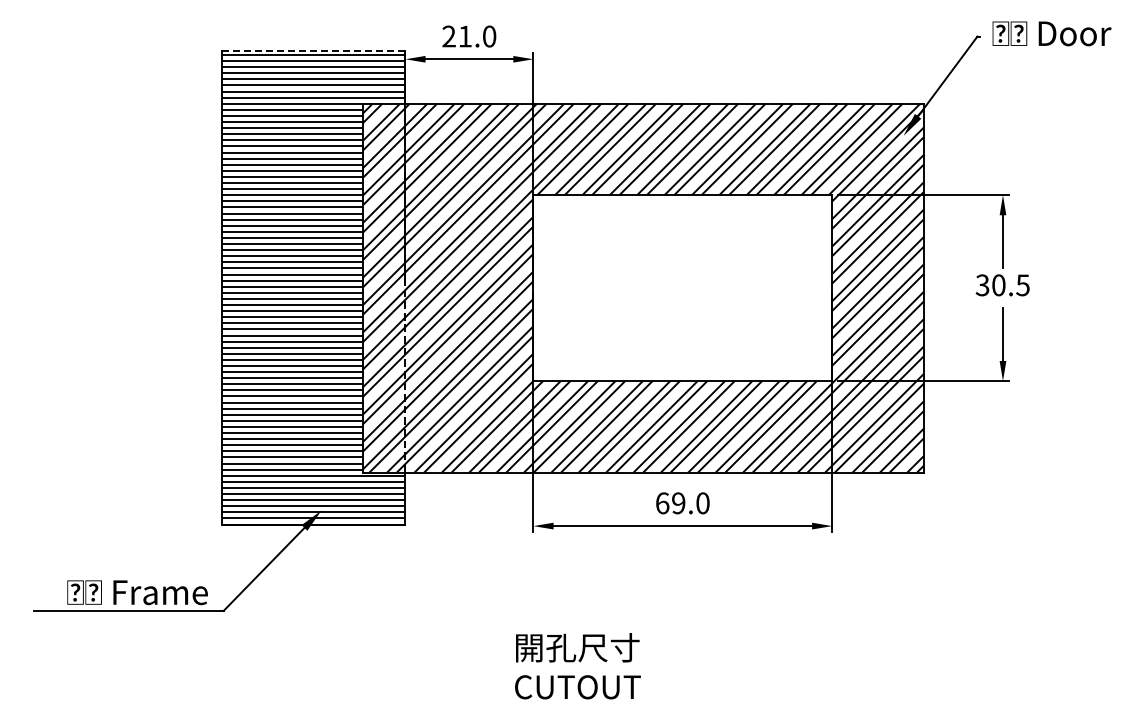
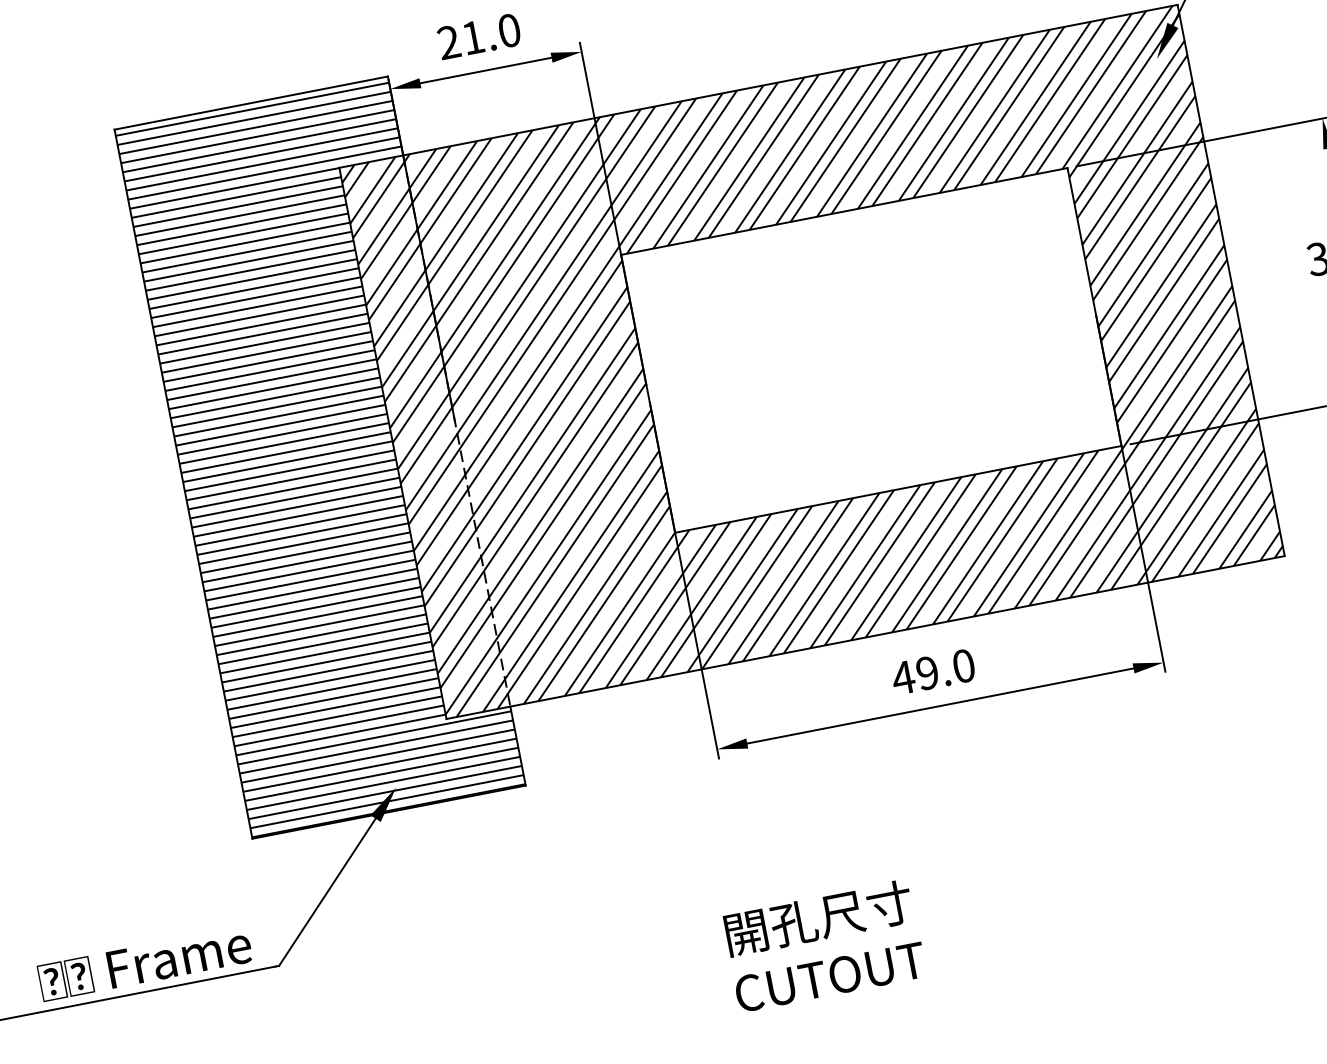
line: (314, 50) -> (251, 102), dashed -> solid
text: (662, 503) -> (903, 678), 69.0 -> 49.0

